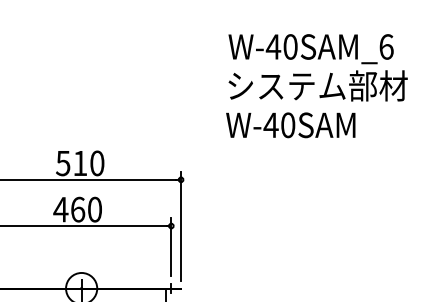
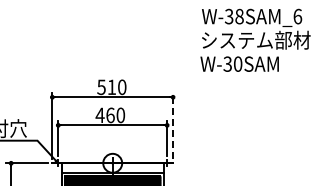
text: (280, 46) -> (233, 16), W-40SAM_6 -> W-38SAM_6
text: (270, 124) -> (227, 63), W-40SAM -> W-30SAM
line: (181, 226) -> (173, 125), solid -> dashed

